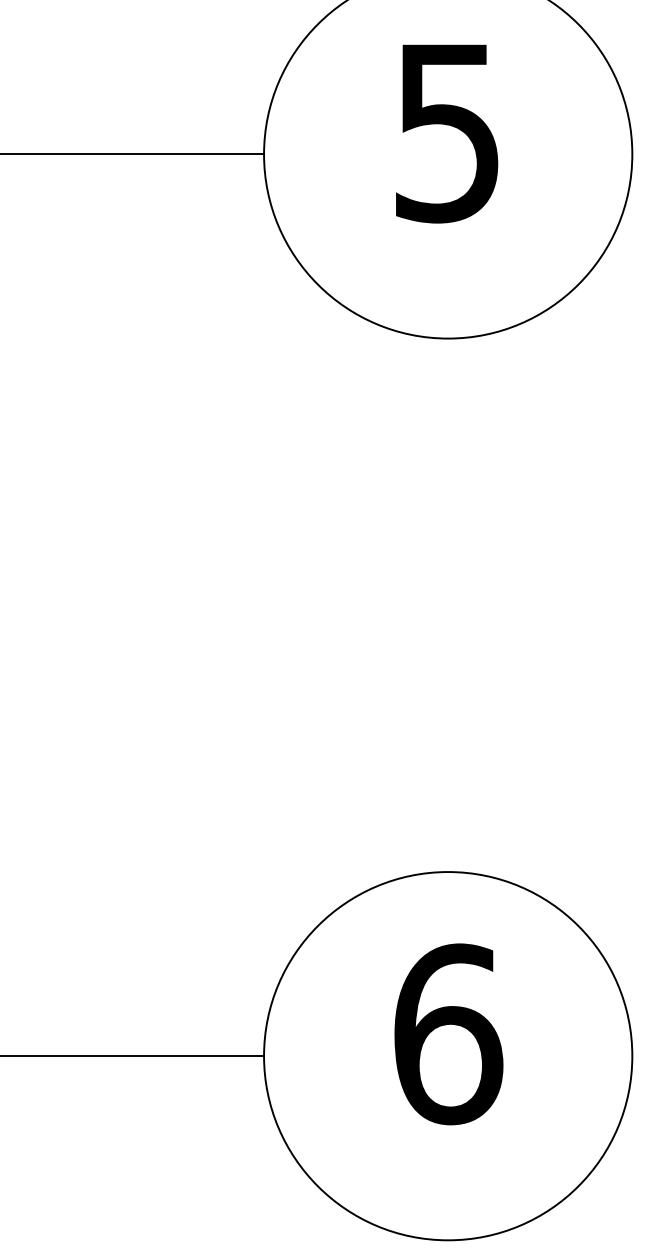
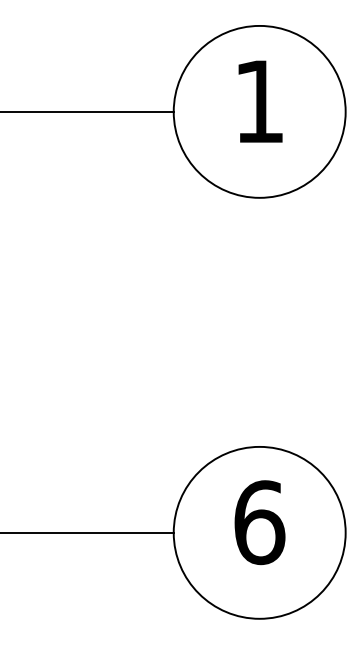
text: (445, 134) -> (258, 102), 5 -> 1

